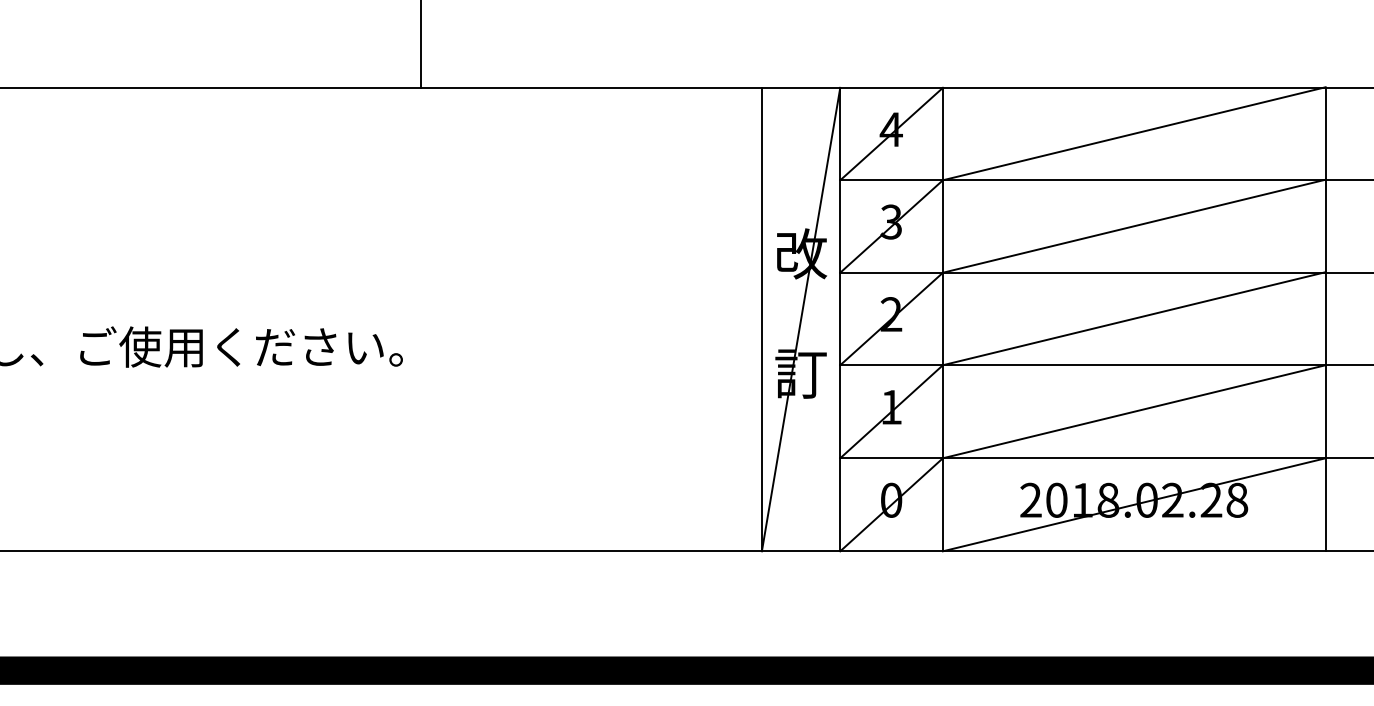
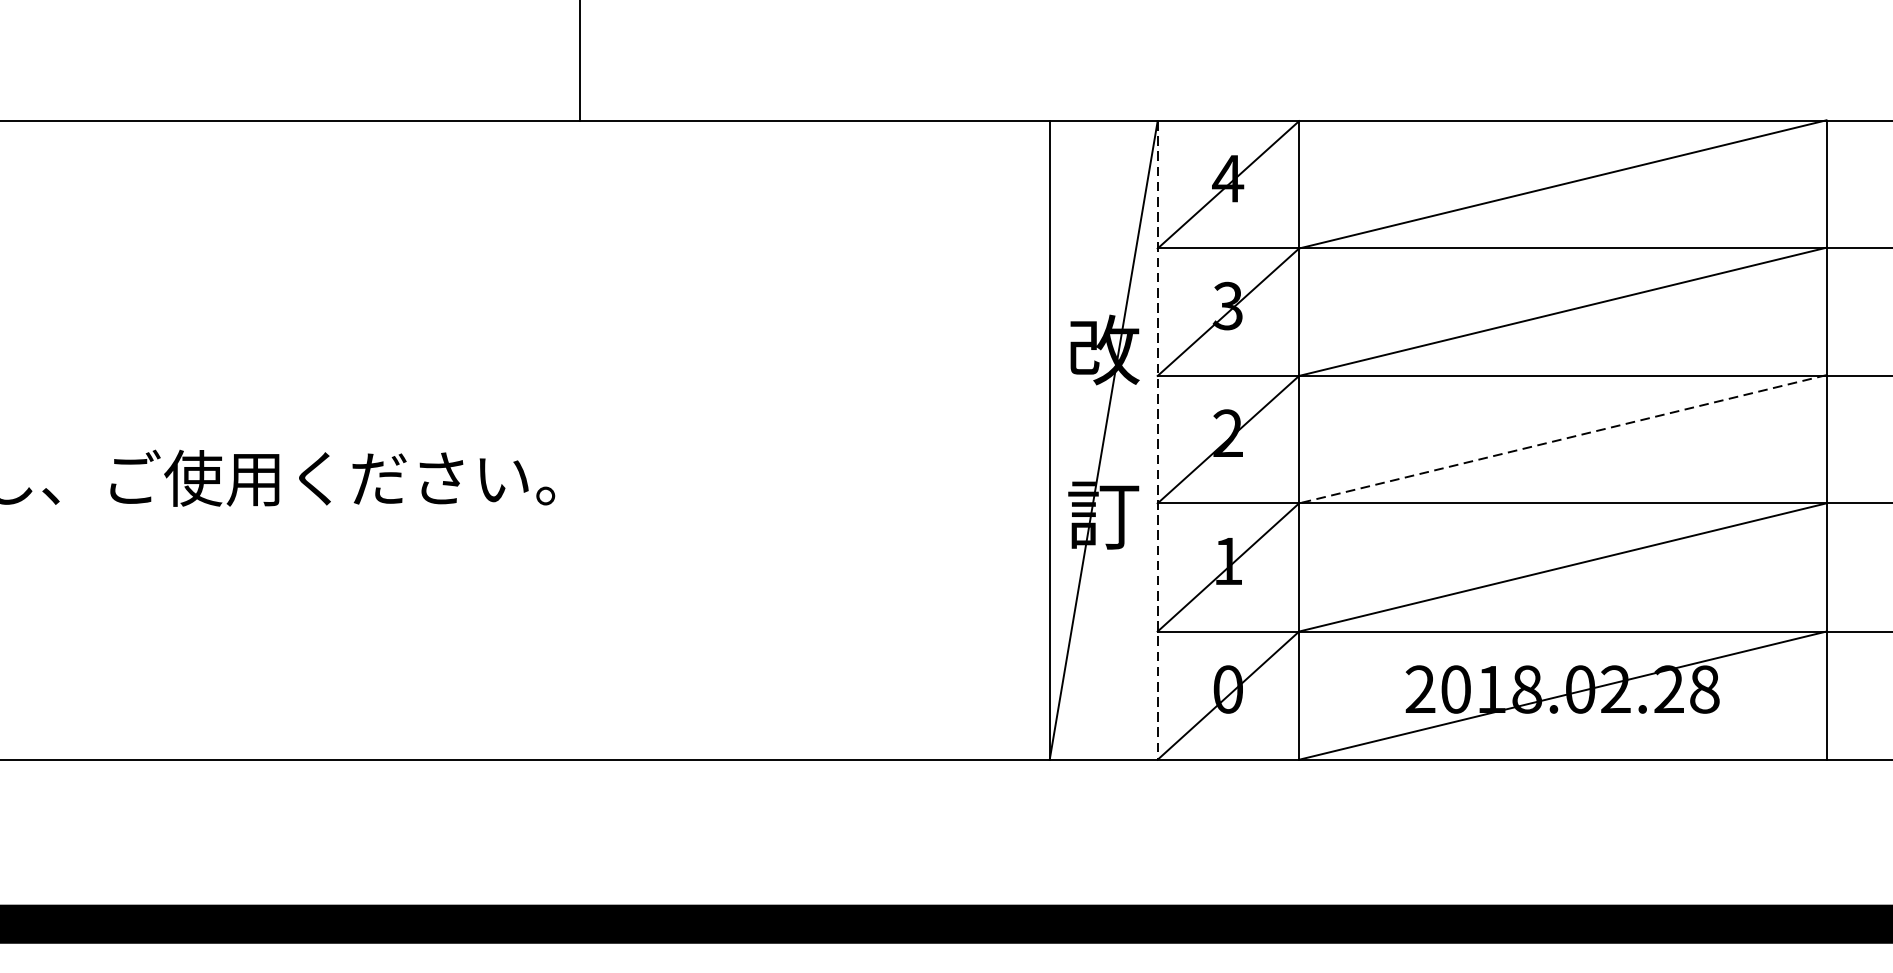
line: (1134, 318) -> (1563, 438), solid -> dashed
line: (840, 319) -> (1158, 440), solid -> dashed

